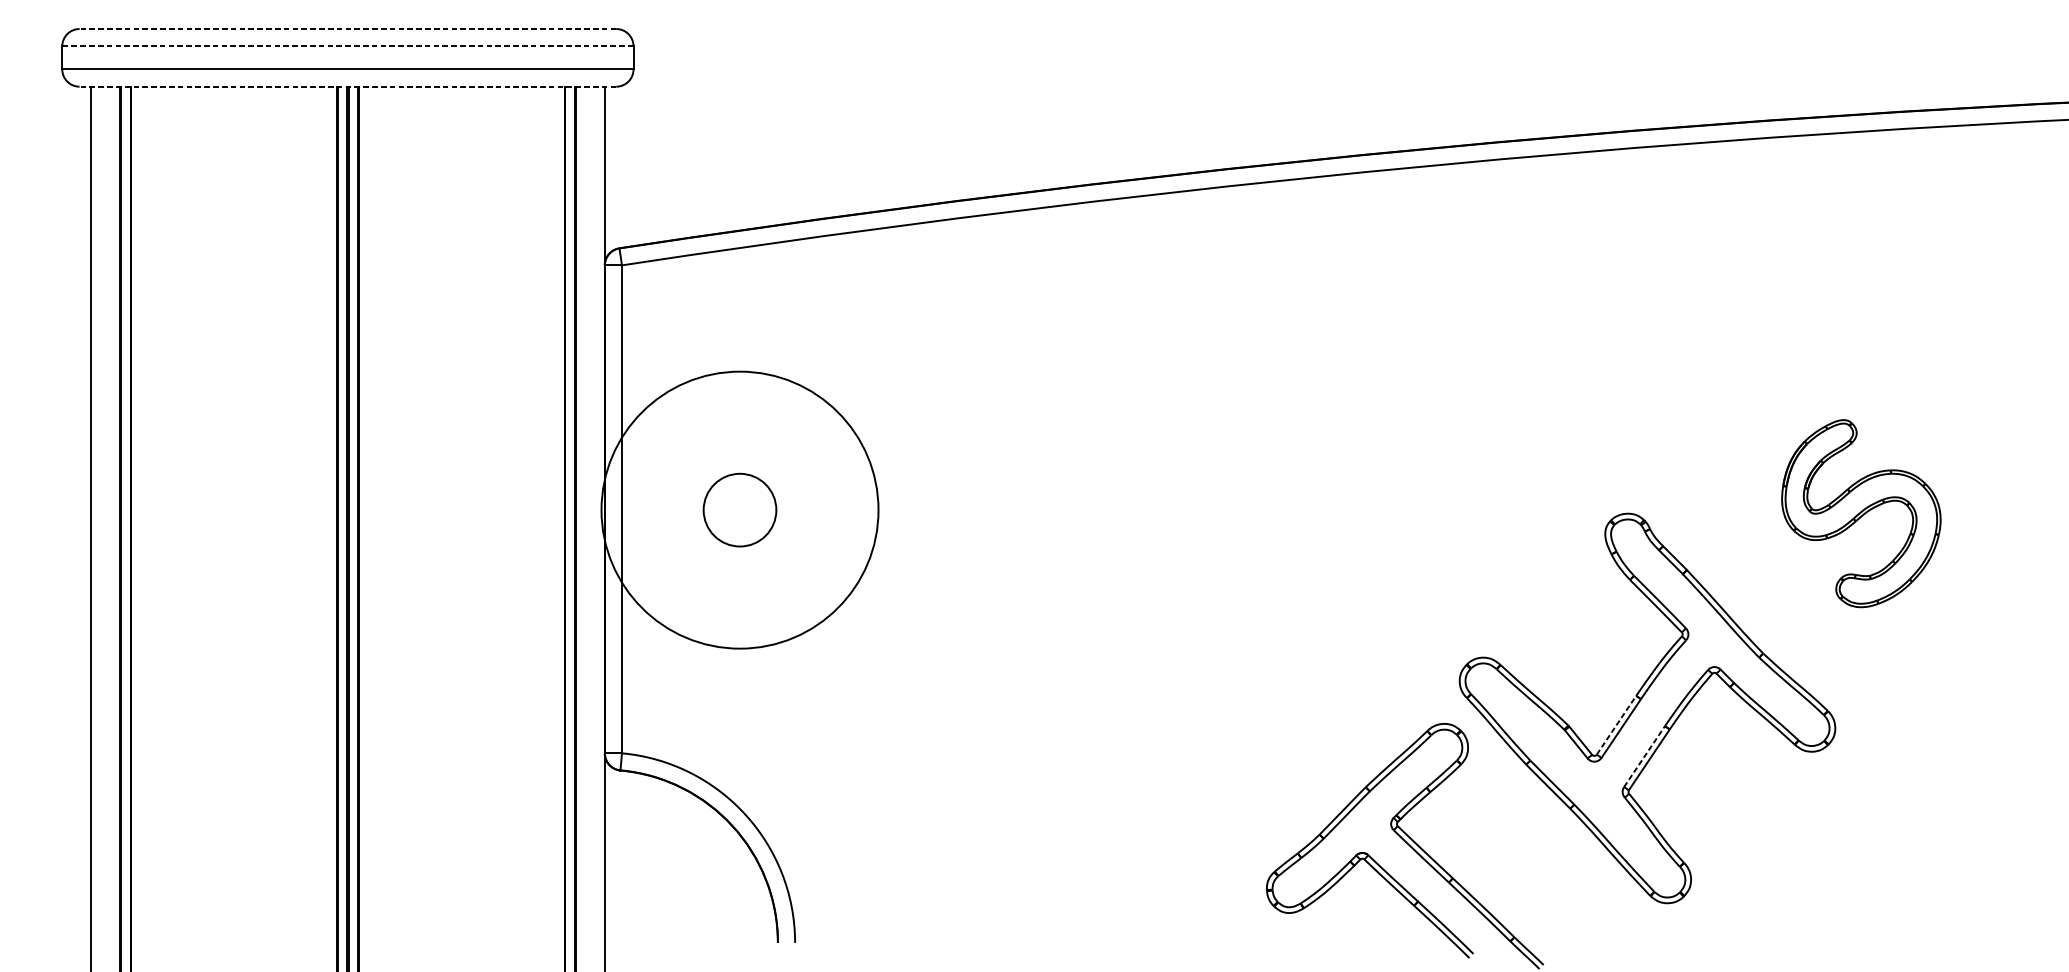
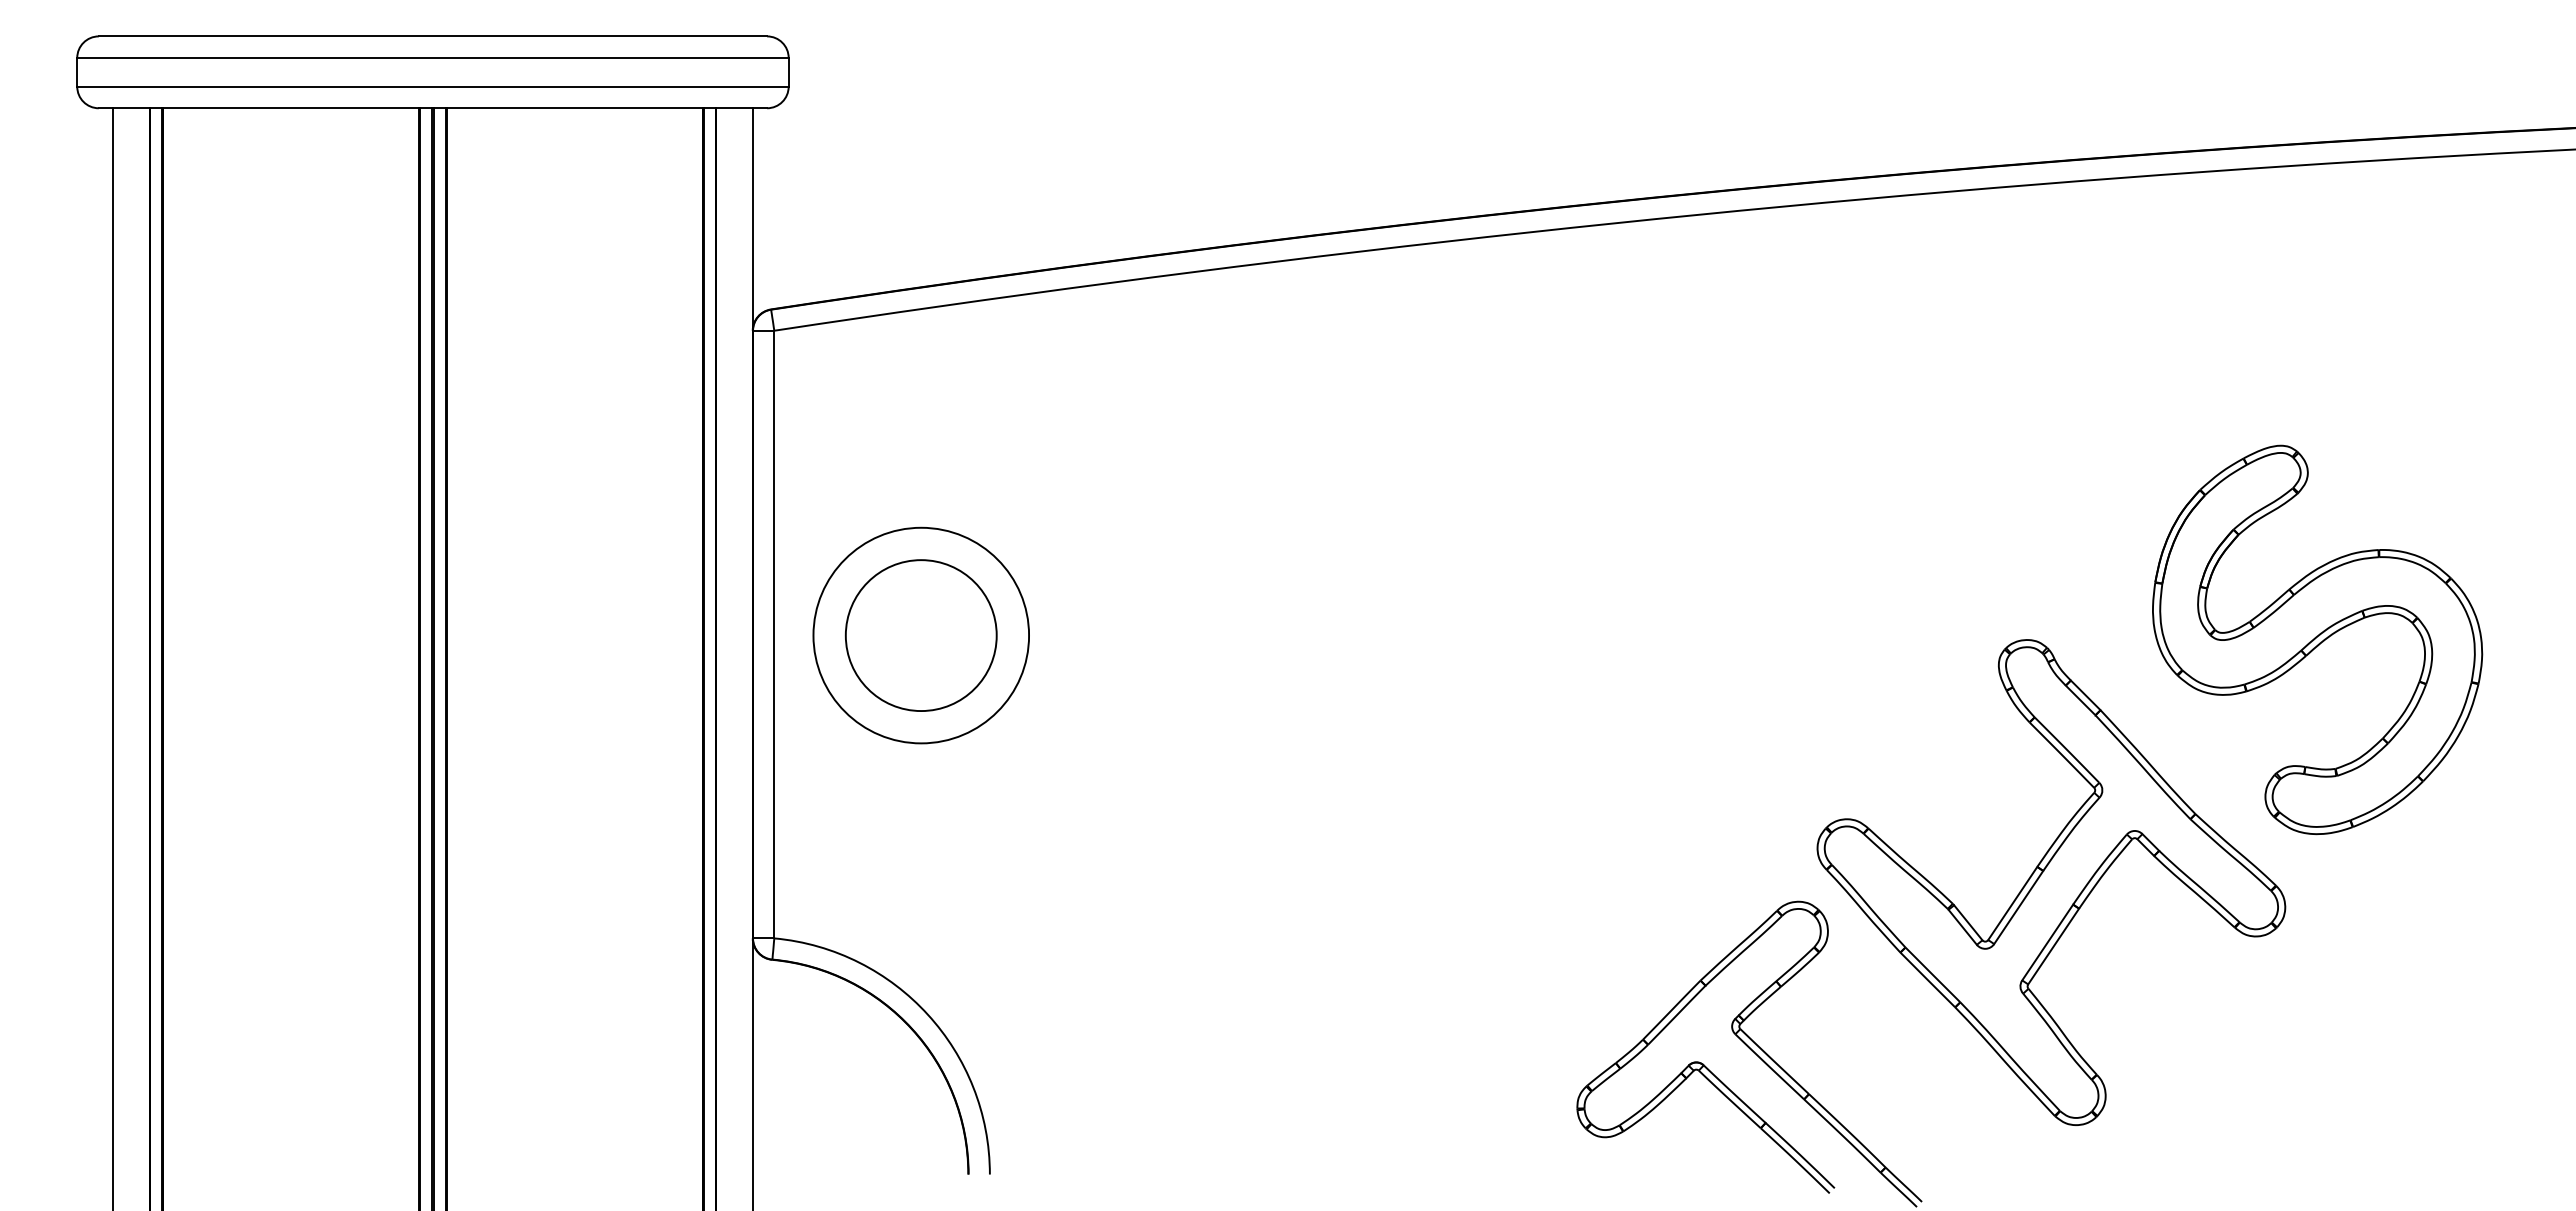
line: (347, 29) -> (432, 36), dashed -> solid
line: (347, 45) -> (432, 57), dashed -> solid
line: (347, 86) -> (432, 108), dashed -> solid
circle: (739, 510) -> (920, 635), size x1.67
circle: (740, 510) -> (921, 635), size x0.62
part: (1861, 513) -> (2317, 639), size x1.67
line: (1617, 725) -> (2013, 903), dashed -> solid
line: (1644, 756) -> (2047, 942), dashed -> solid

